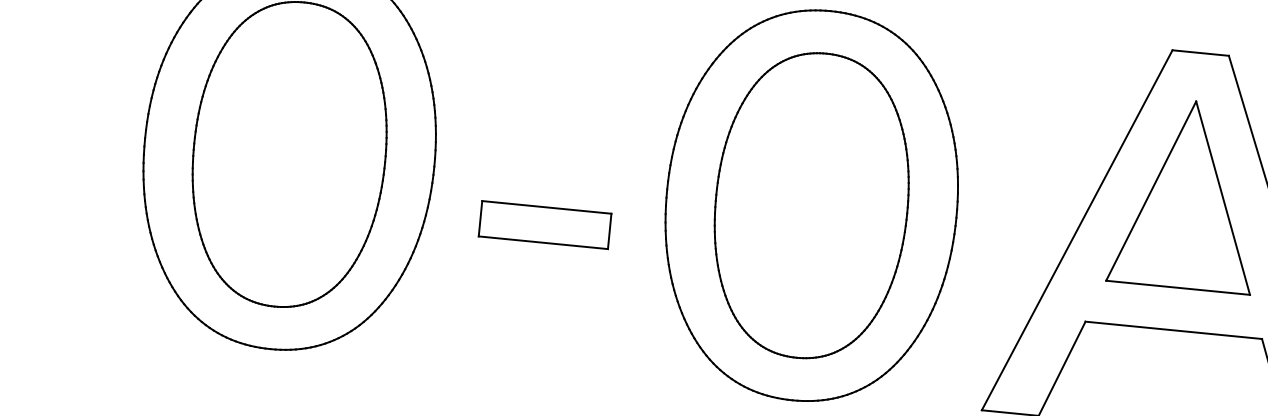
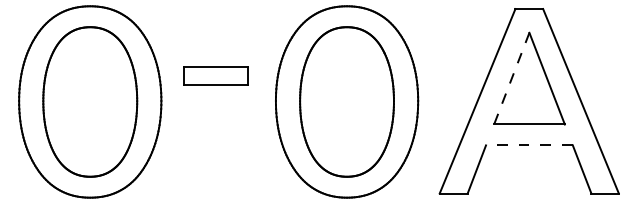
line: (1150, 192) -> (511, 79), solid -> dashed
part: (543, 223) -> (215, 75), moved
line: (1171, 330) -> (528, 145), solid -> dashed

